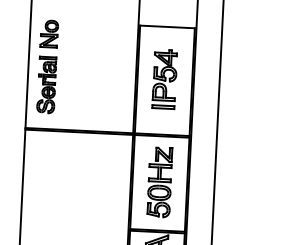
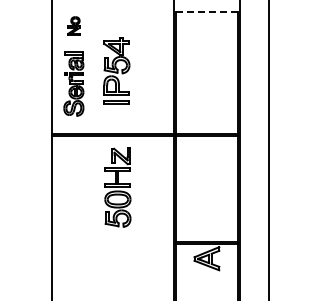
line: (167, 26) -> (206, 11), solid -> dashed
part: (48, 33) -> (73, 25), size x0.6
part: (164, 78) -> (116, 70), moved
part: (159, 182) -> (117, 187), moved

